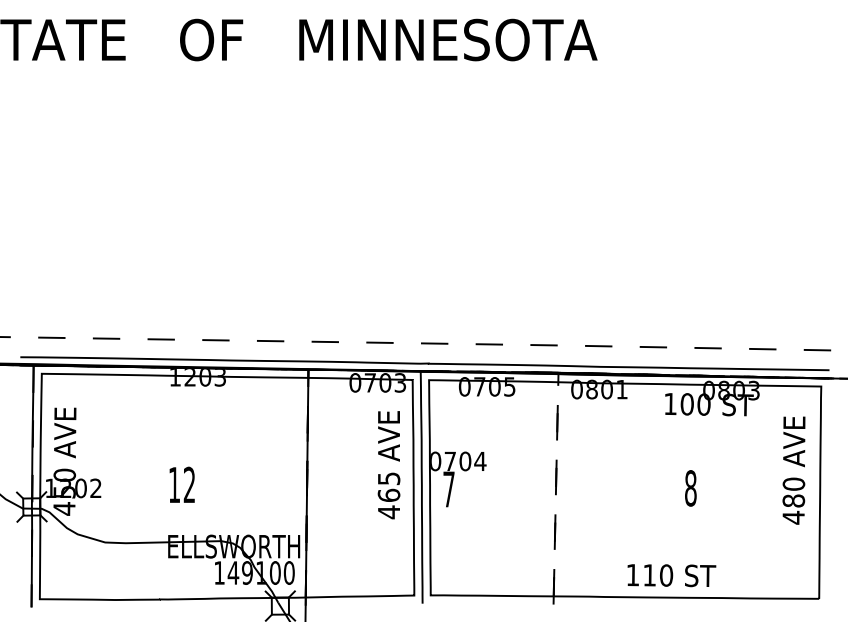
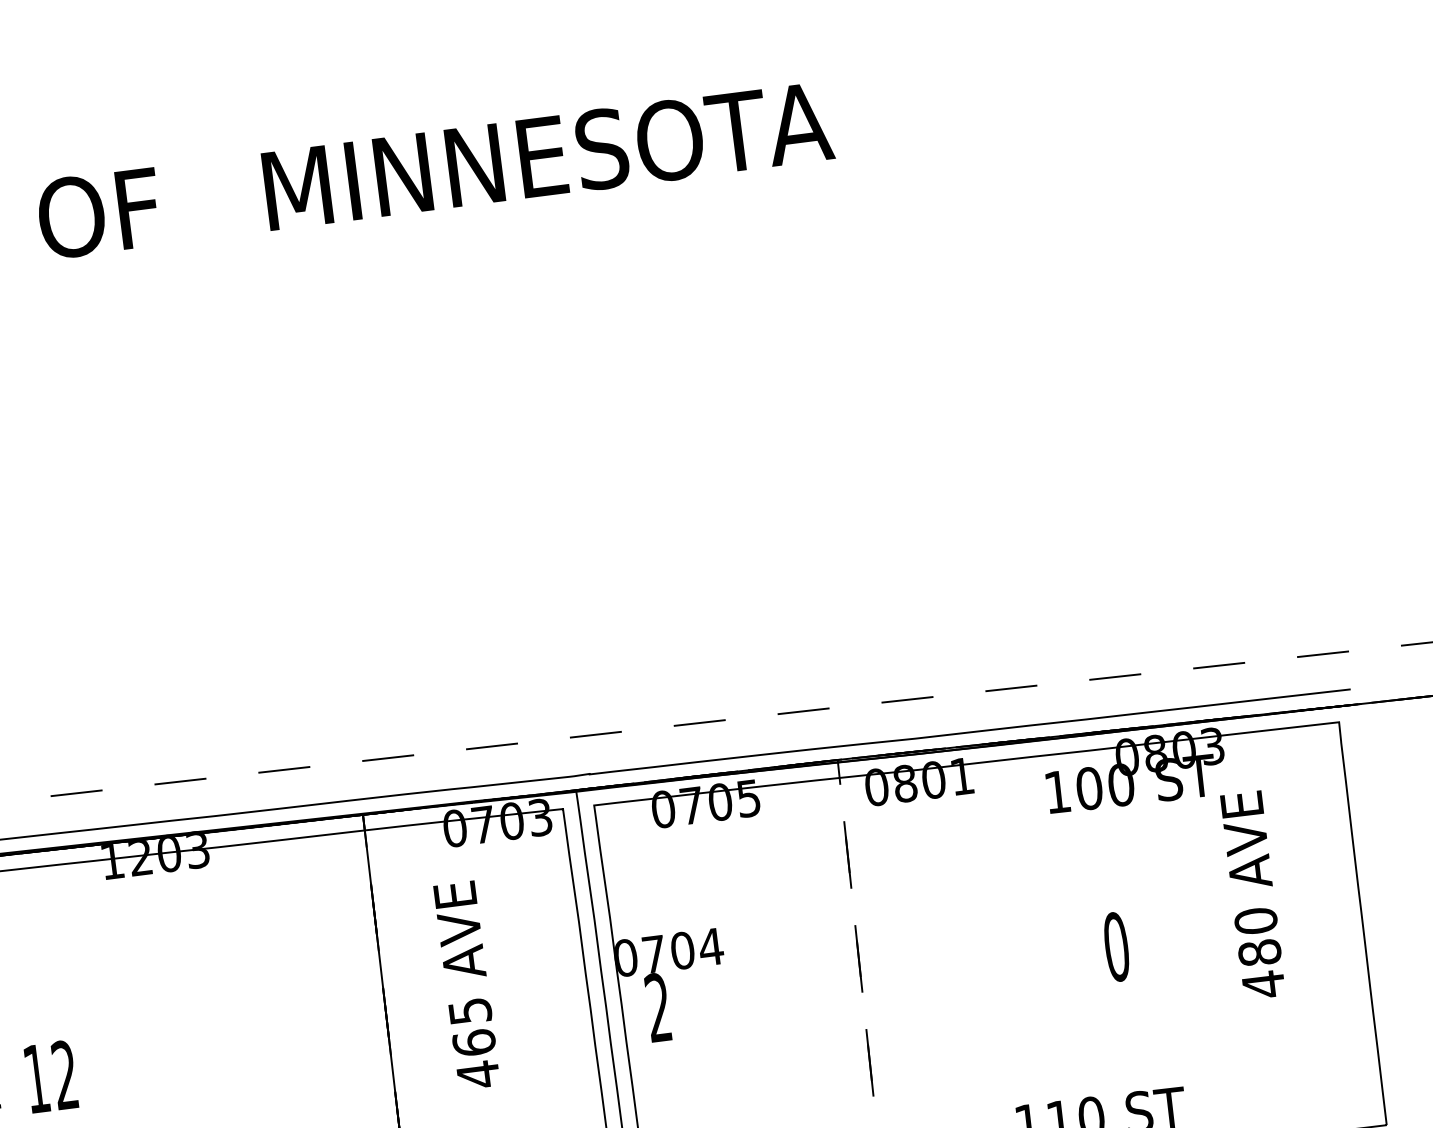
text: (388, 465) -> (465, 986), moved
text: (793, 470) -> (1251, 895), moved
text: (181, 484) -> (49, 1076), moved
text: (690, 488) -> (1115, 947), 8 -> 0
text: (448, 489) -> (657, 1007), 7 -> 2

